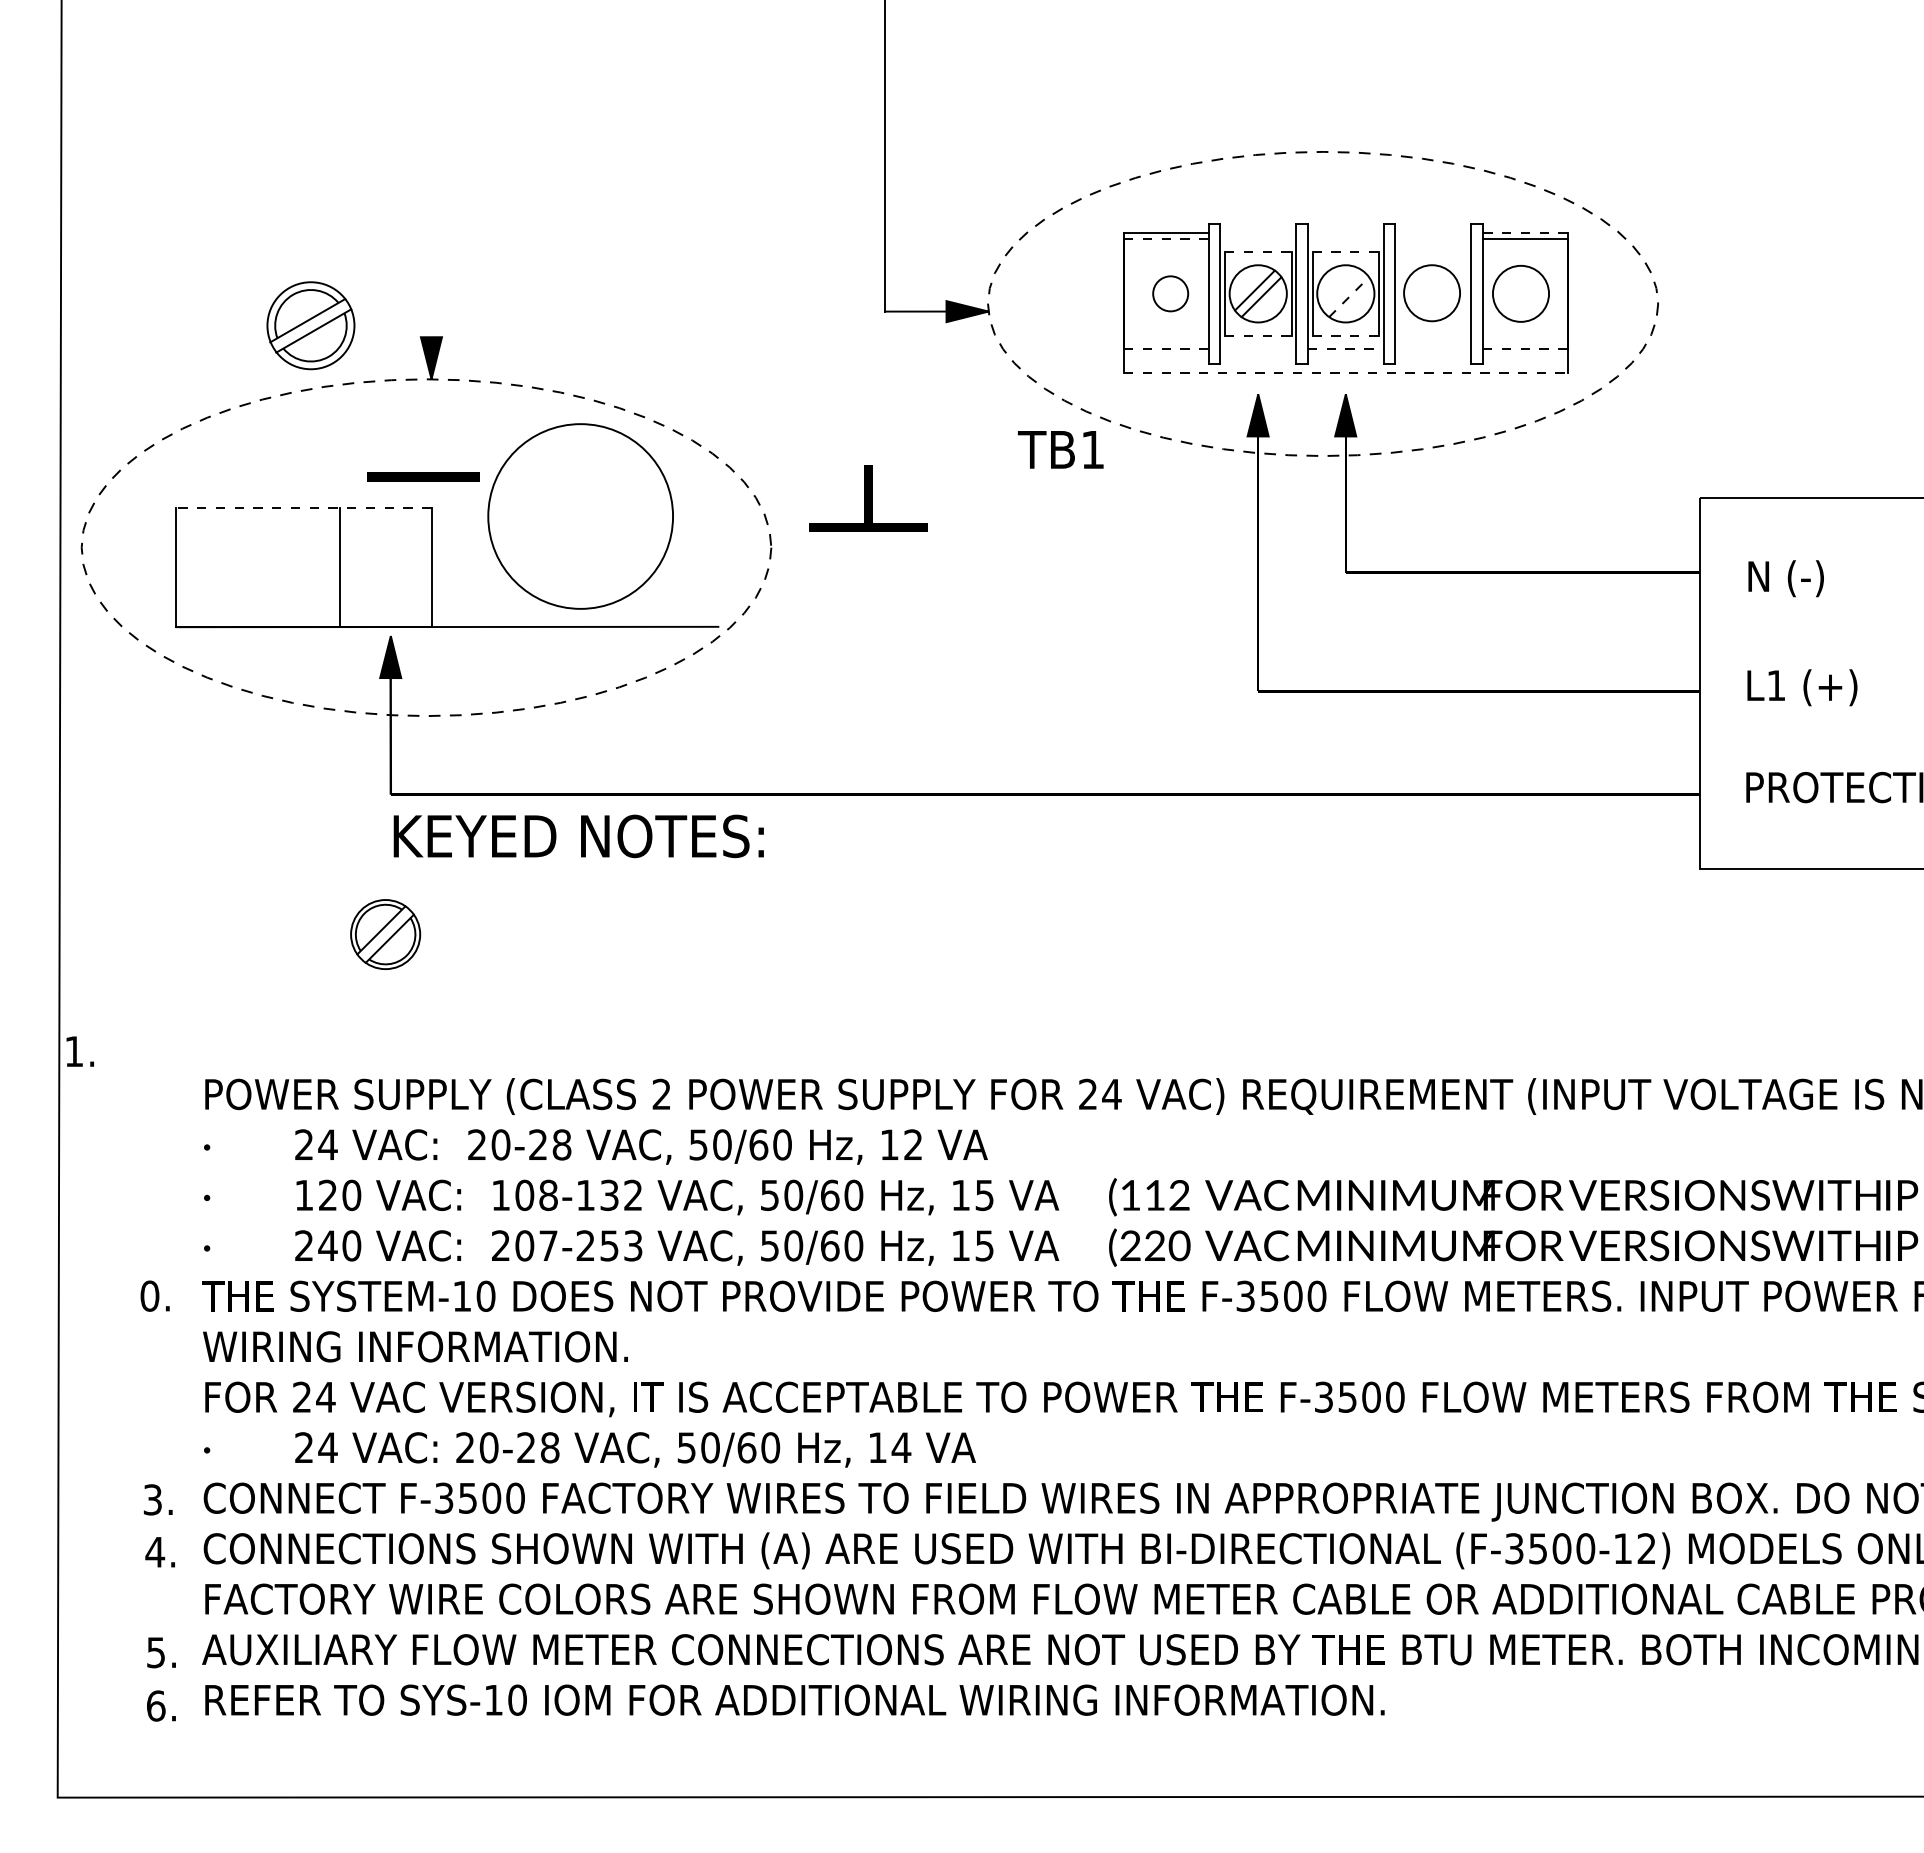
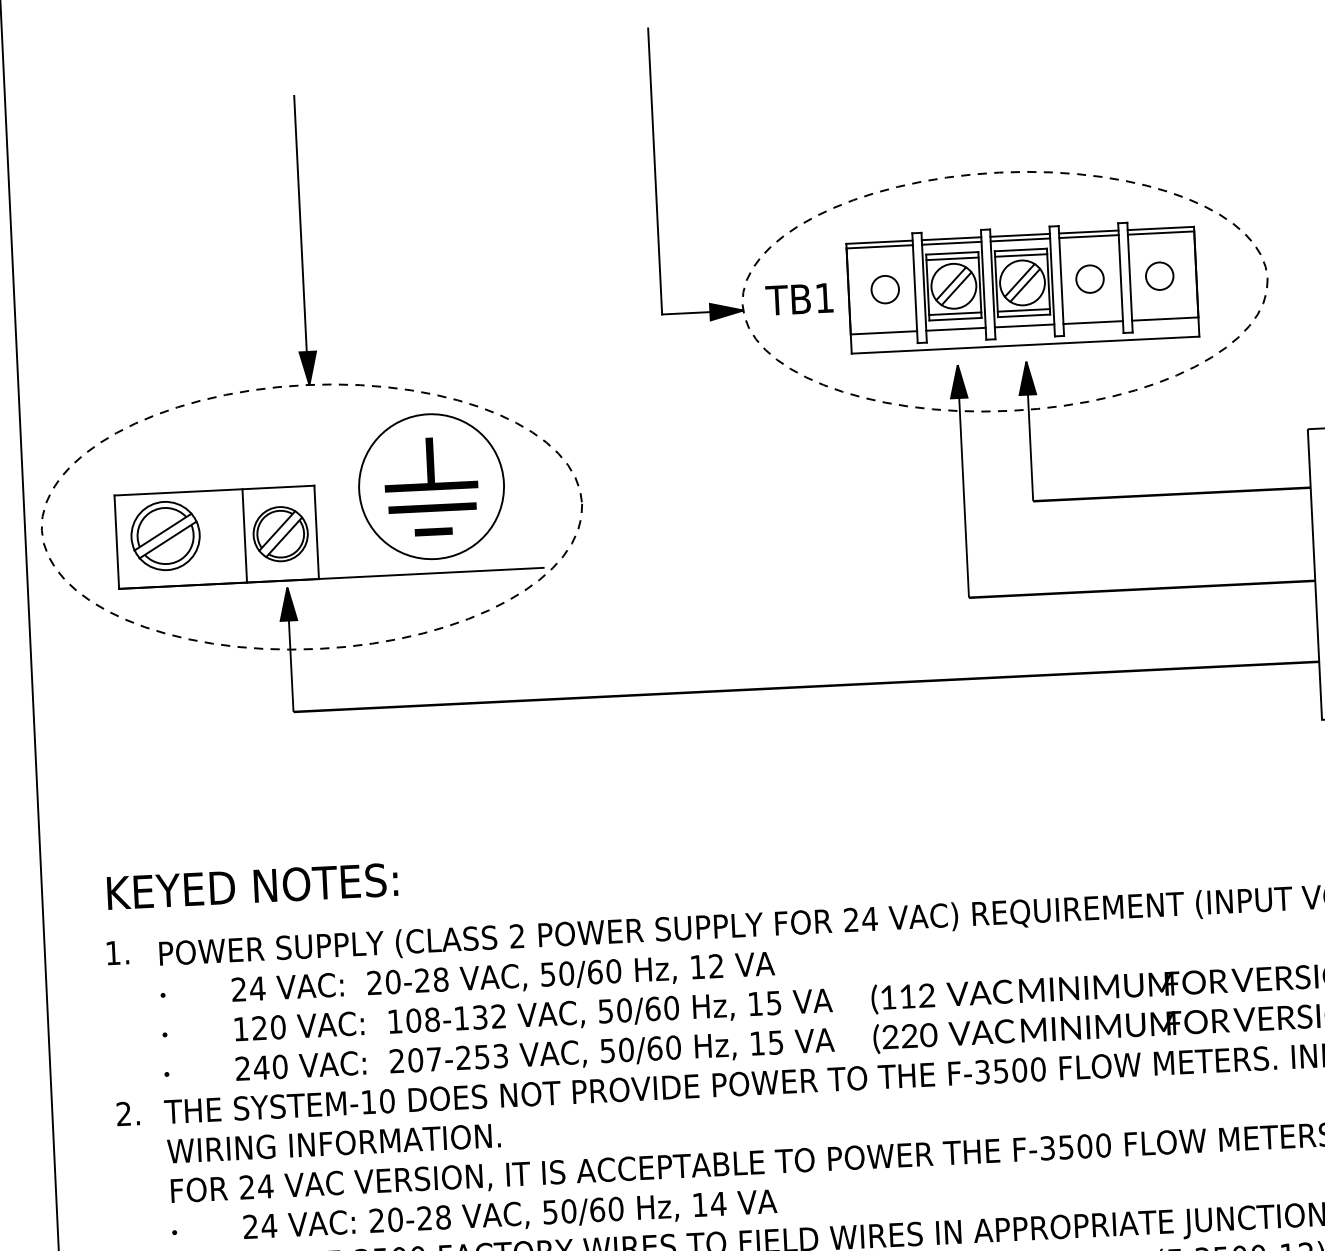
line: (430, 173) -> (300, 223), added
line: (1258, 233) -> (951, 238), added
line: (1345, 233) -> (1019, 235), added
line: (1433, 233) -> (1088, 232), added
line: (1524, 233) -> (1160, 228), dashed -> solid
line: (1166, 238) -> (879, 246), dashed -> solid
line: (1258, 238) -> (951, 242), added
line: (1345, 238) -> (1020, 239), added
line: (1433, 238) -> (1089, 236), added
line: (1258, 251) -> (952, 253), dashed -> solid
line: (1346, 251) -> (1021, 249), dashed -> solid
line: (1257, 258) -> (951, 258), added
line: (1345, 258) -> (1020, 255), added
line: (1342, 290) -> (1019, 280), added
circle: (1431, 292) -> (1089, 278), size x0.62
circle: (1520, 293) -> (1159, 275), size x0.62
line: (1349, 296) -> (1025, 284), dashed -> solid
part: (310, 325) -> (165, 535), moved
line: (1257, 328) -> (954, 313), added
line: (1345, 328) -> (1023, 310), added
line: (1258, 335) -> (955, 318), dashed -> solid
line: (1346, 335) -> (1024, 315), dashed -> solid
line: (1166, 348) -> (884, 332), dashed -> solid
line: (1258, 348) -> (956, 329), added
line: (1345, 348) -> (1024, 325), dashed -> solid
line: (1433, 348) -> (1093, 322), added
line: (1525, 348) -> (1165, 318), dashed -> solid
line: (1345, 373) -> (1025, 345), dashed -> solid
text: (1060, 449) -> (799, 299), moved
line: (423, 476) -> (432, 507), moved
part: (868, 498) -> (430, 463), moved
line: (303, 507) -> (214, 490), dashed -> solid
line: (580, 573) -> (433, 531), added
text: (578, 836) -> (252, 886), moved
part: (385, 934) -> (280, 534), moved
text: (79, 1051) -> (117, 952), moved
text: (149, 1295) -> (123, 1113), 0. -> 2.

